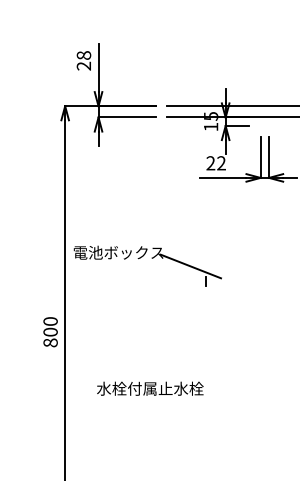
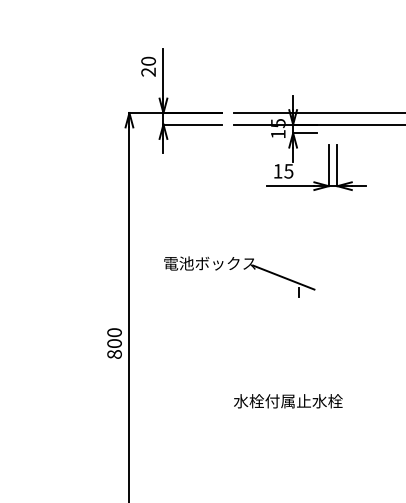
text: (83, 54) -> (148, 60), 28 -> 20
text: (216, 163) -> (283, 171), 22 -> 15
part: (151, 258) -> (243, 269), moved
text: (150, 388) -> (288, 401), moved

